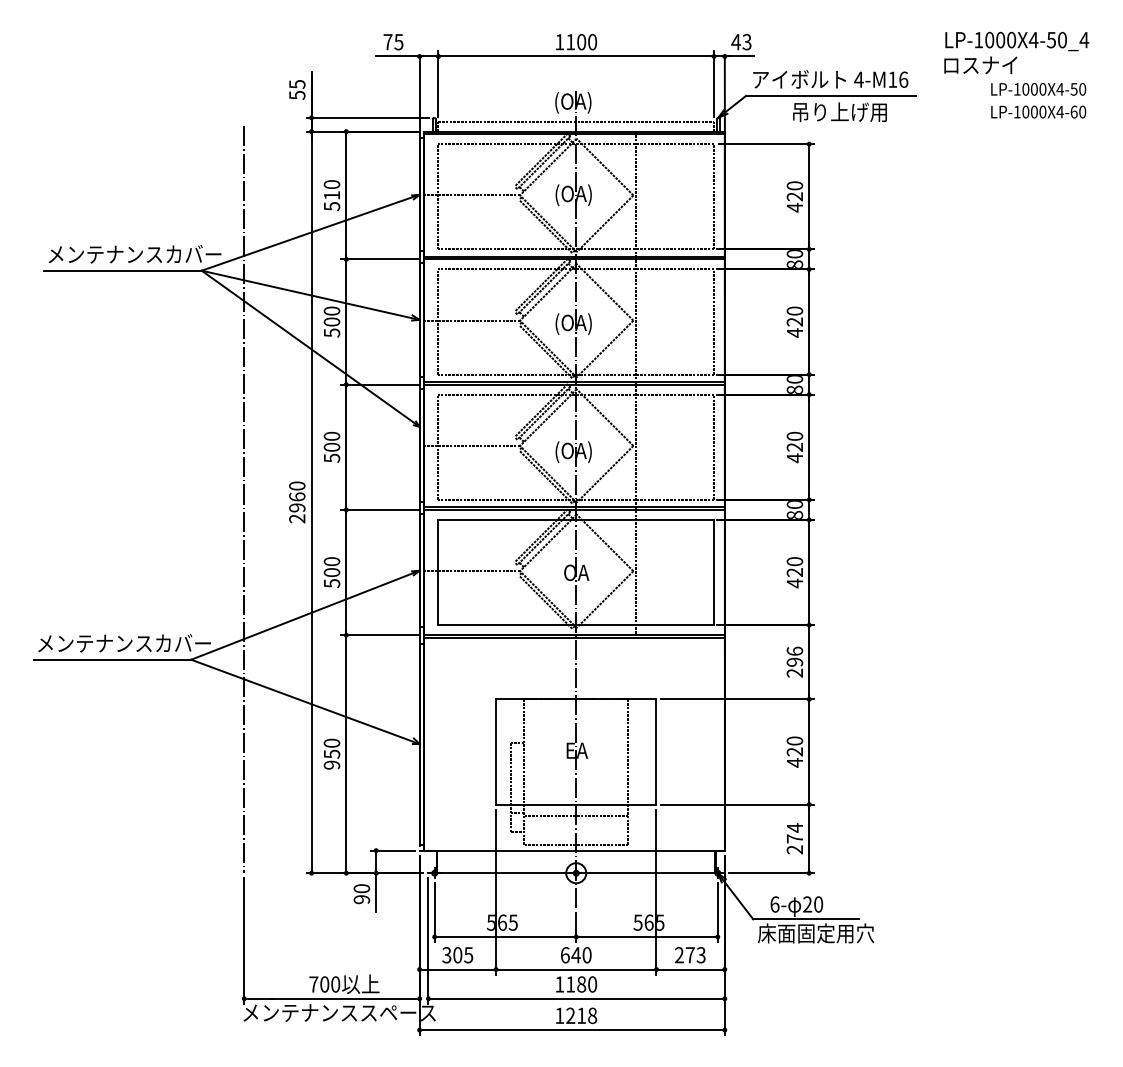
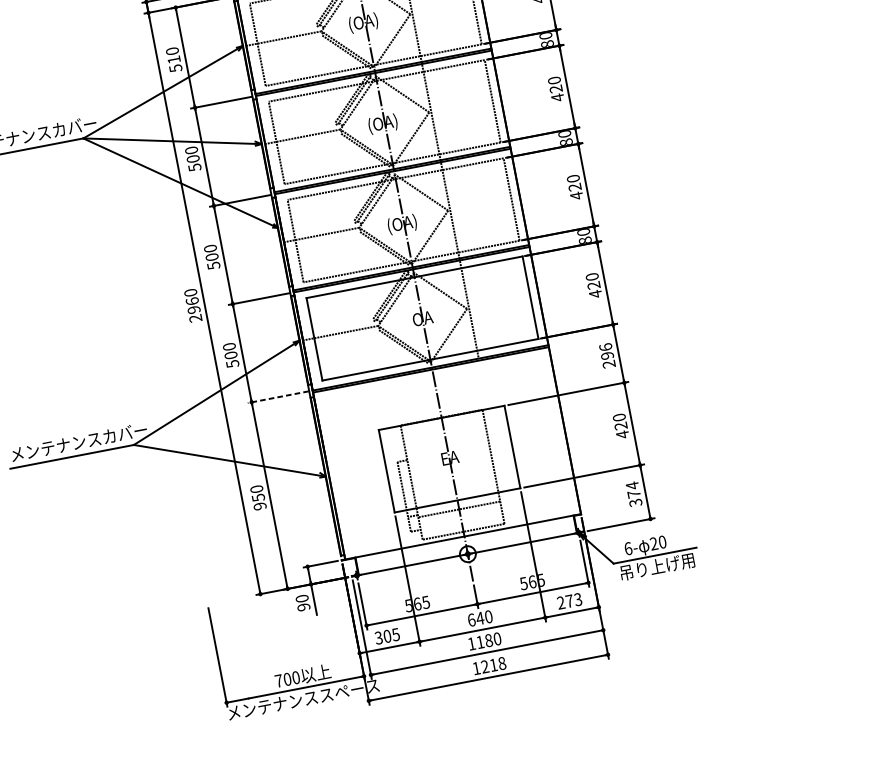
line: (244, 499) -> (151, 311), removed
line: (380, 635) -> (278, 397), solid -> dashed
text: (795, 849) -> (636, 502), 274 -> 374
text: (816, 933) -> (665, 565), 床面固定用穴 -> 吊り上げ用

